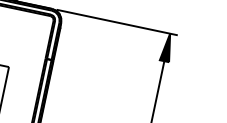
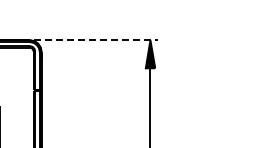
line: (117, 22) -> (96, 40), solid -> dashed

